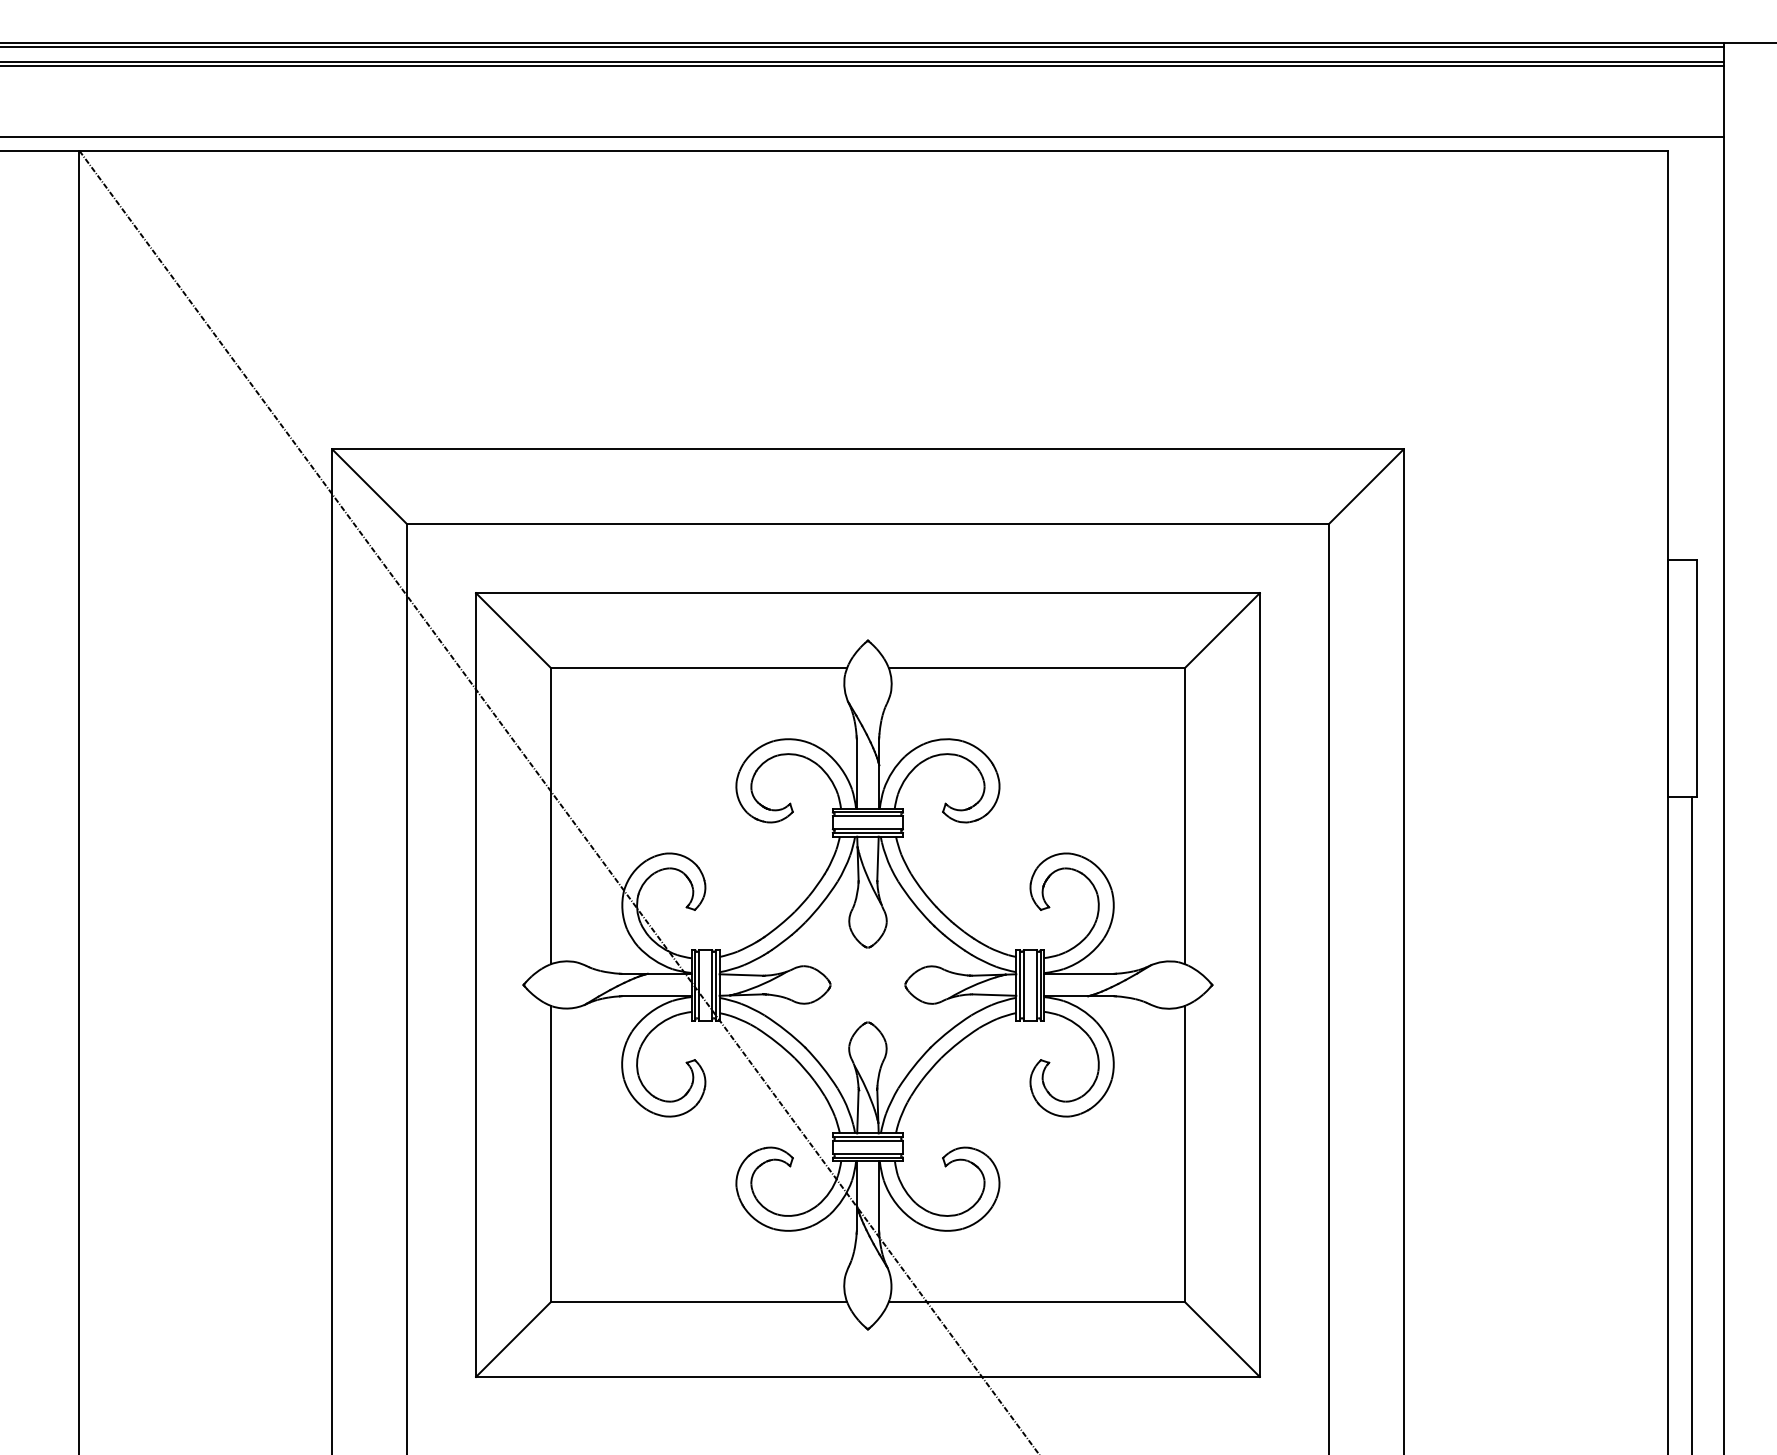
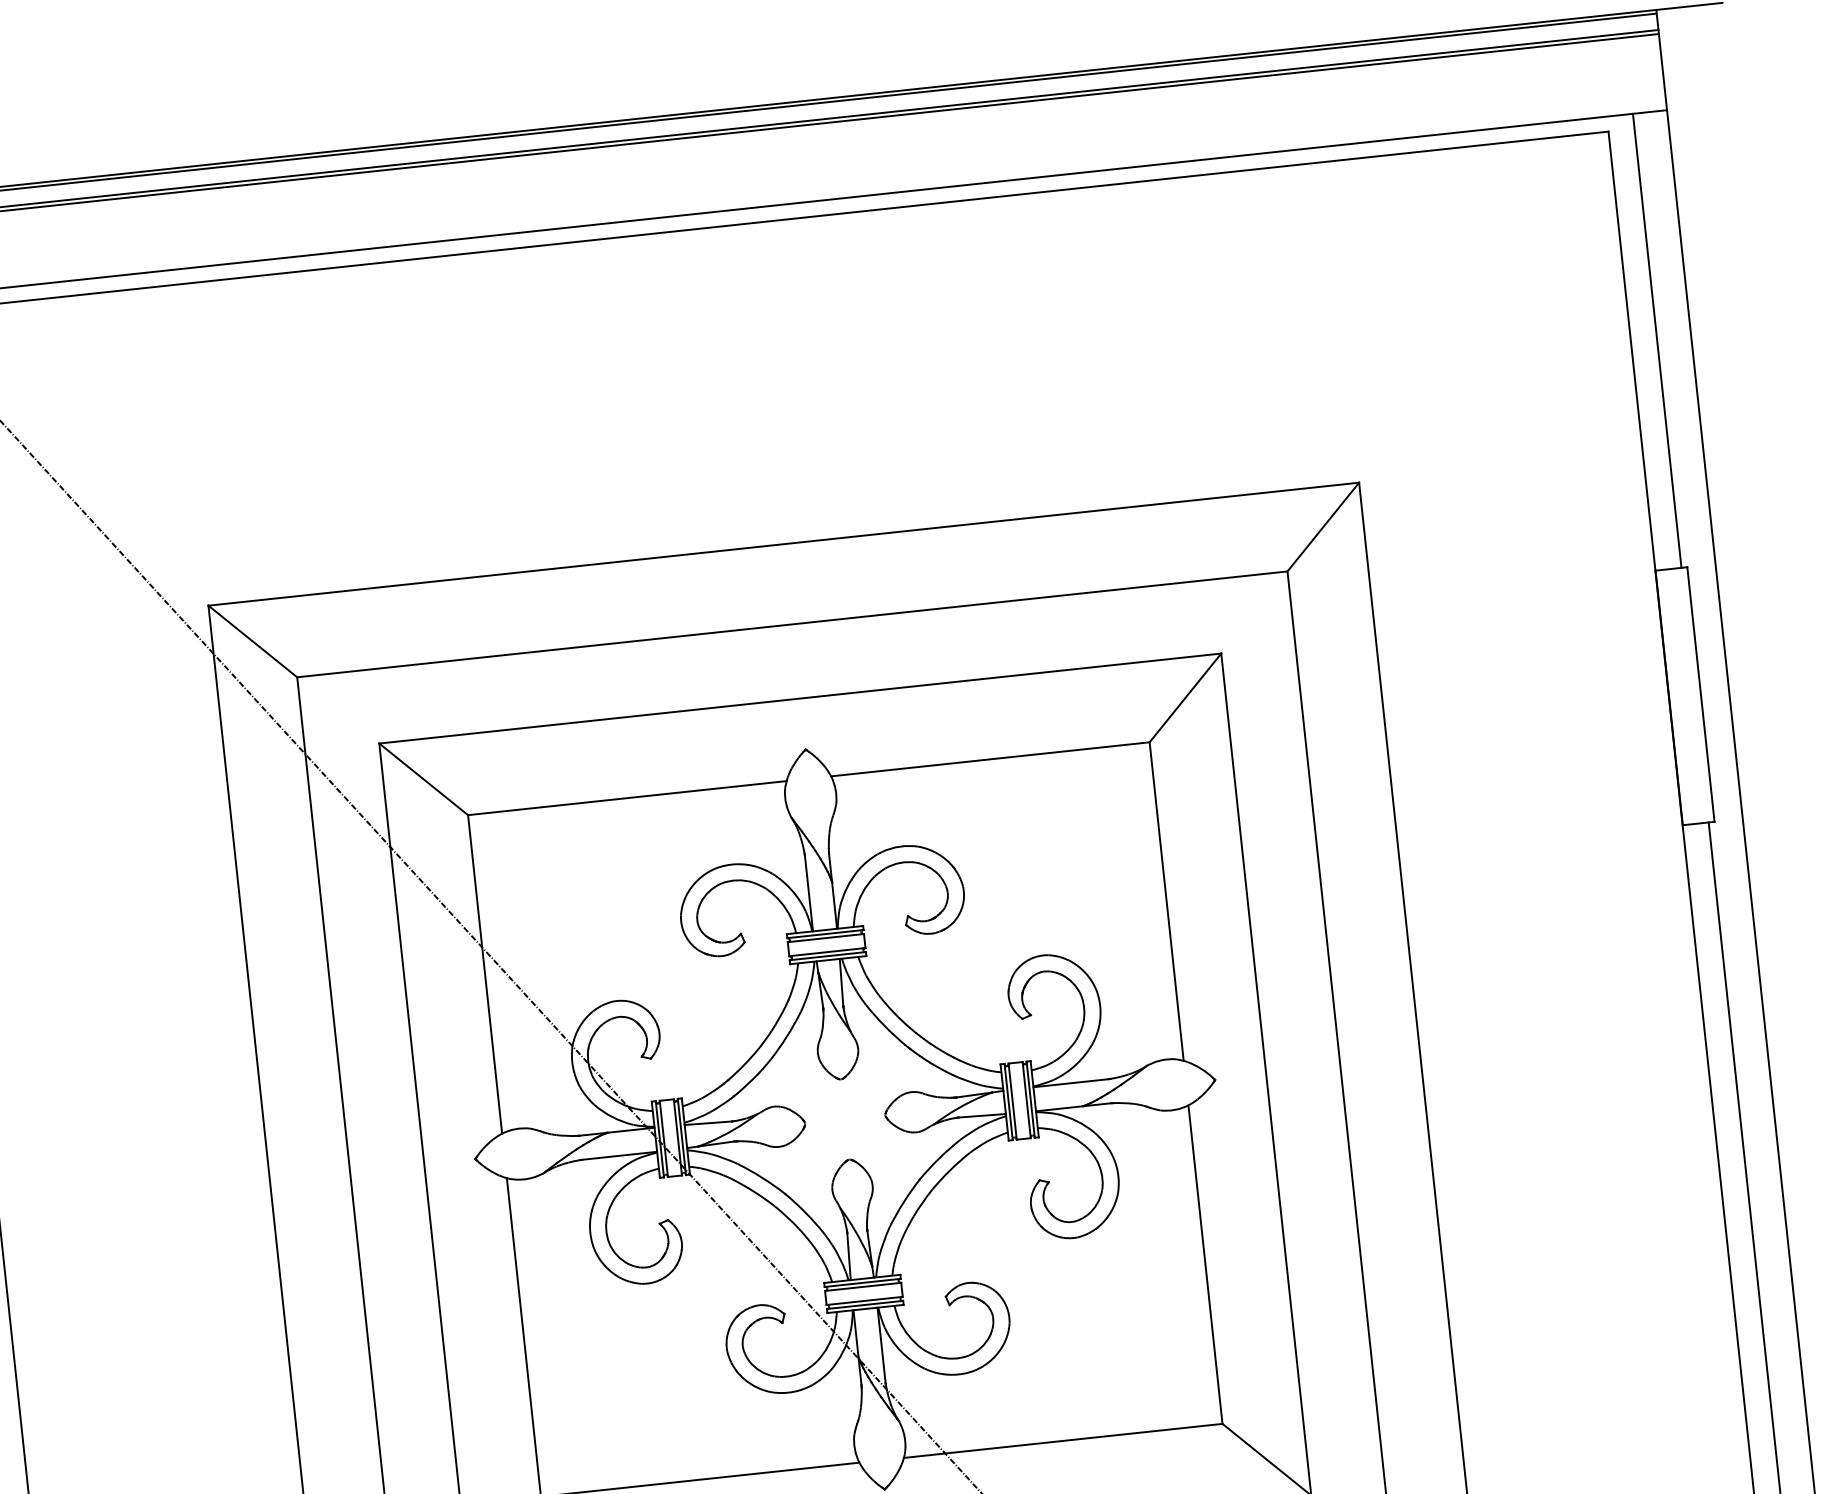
line: (1691, 347) -> (1656, 340), added

